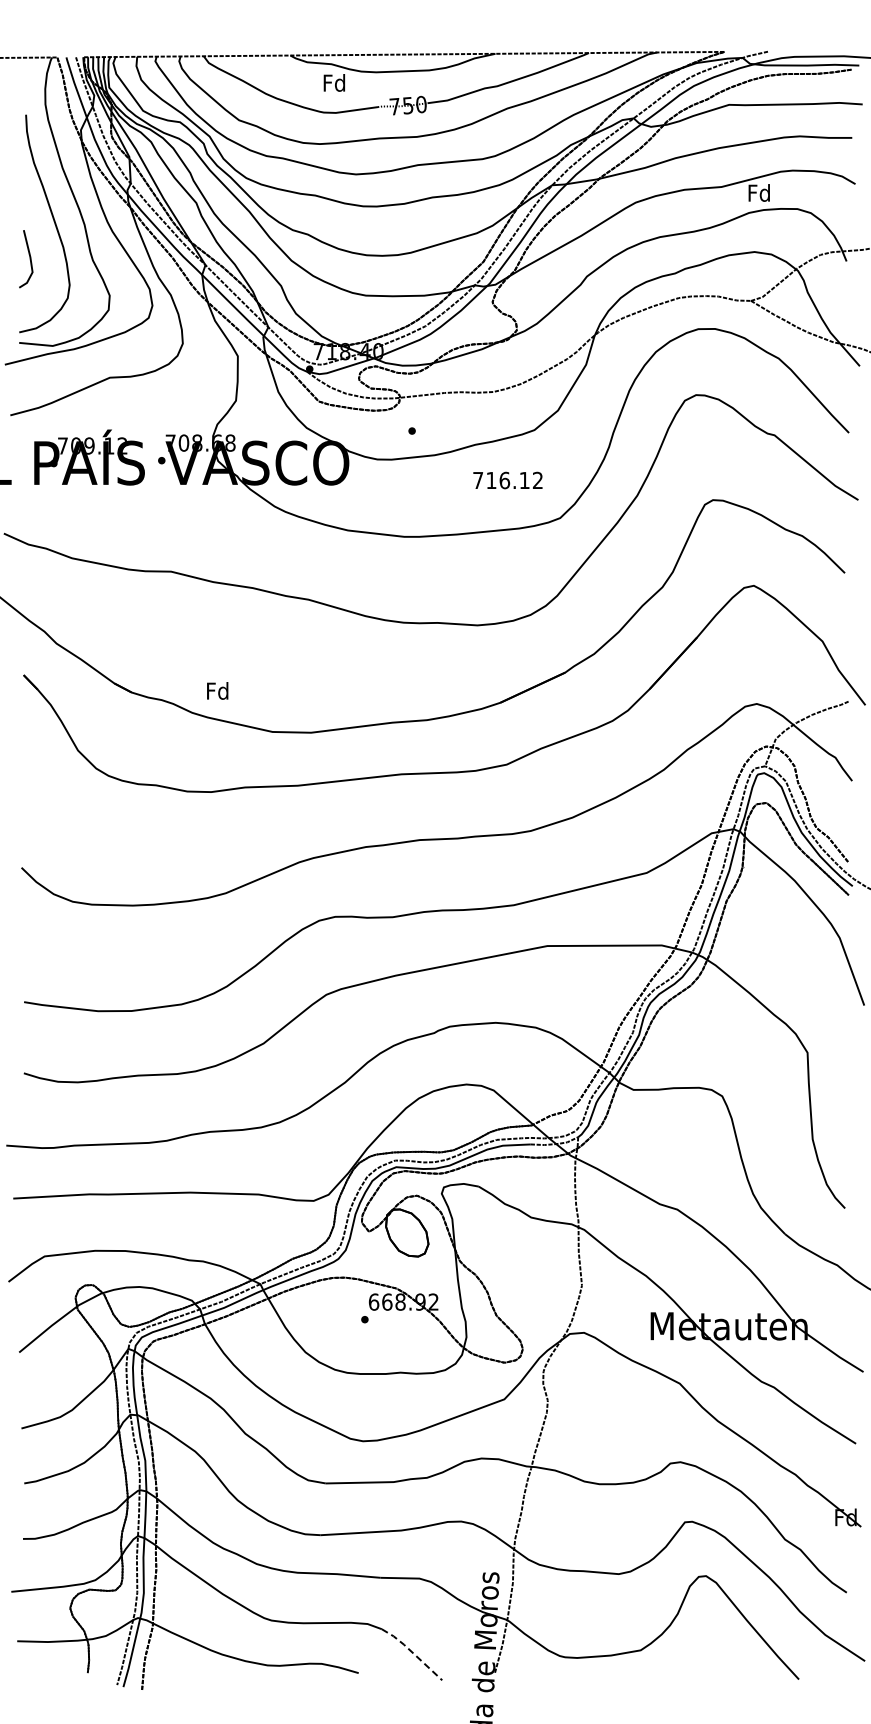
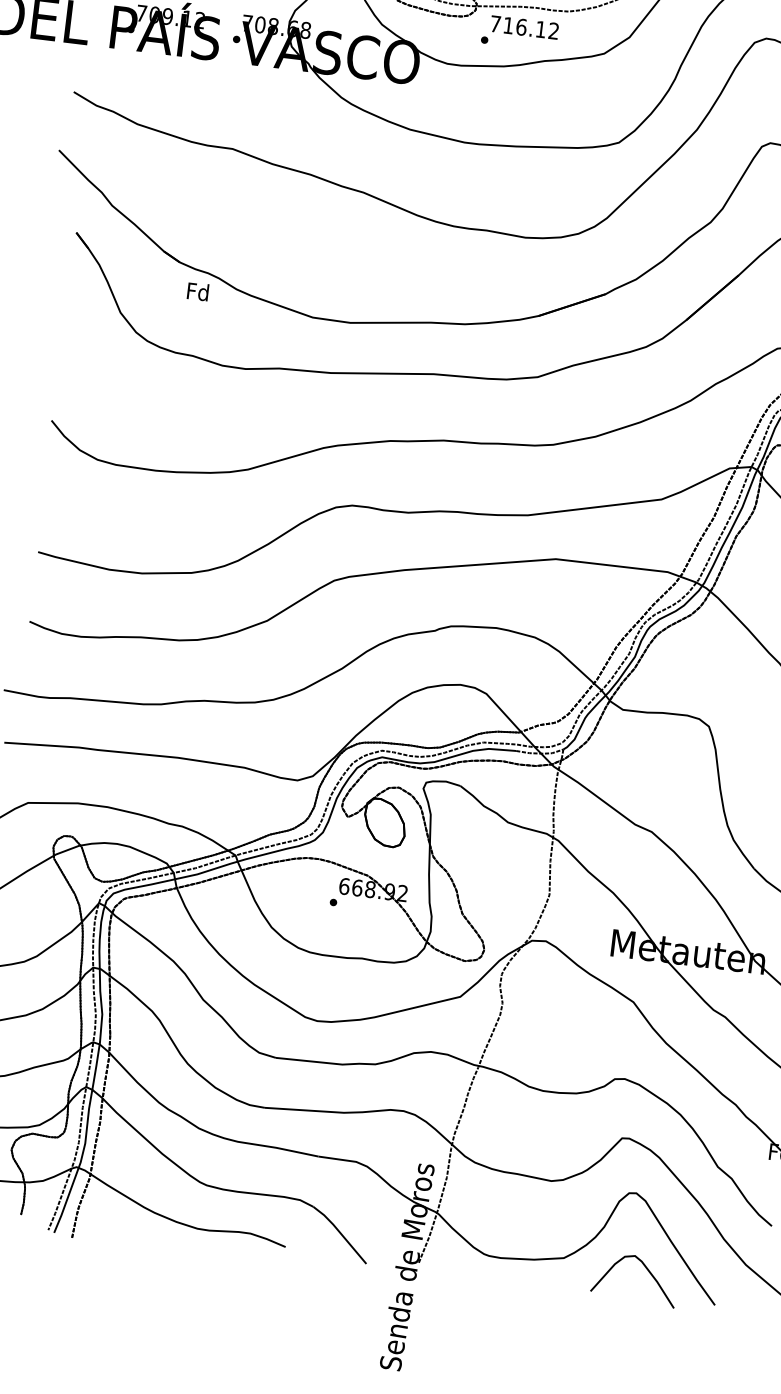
text: (507, 480) -> (524, 27), moved
text: (217, 690) -> (197, 291), moved
curve: (725, 1651) -> (646, 1269), added
line: (412, 1652) -> (340, 1233), dashed -> solid

